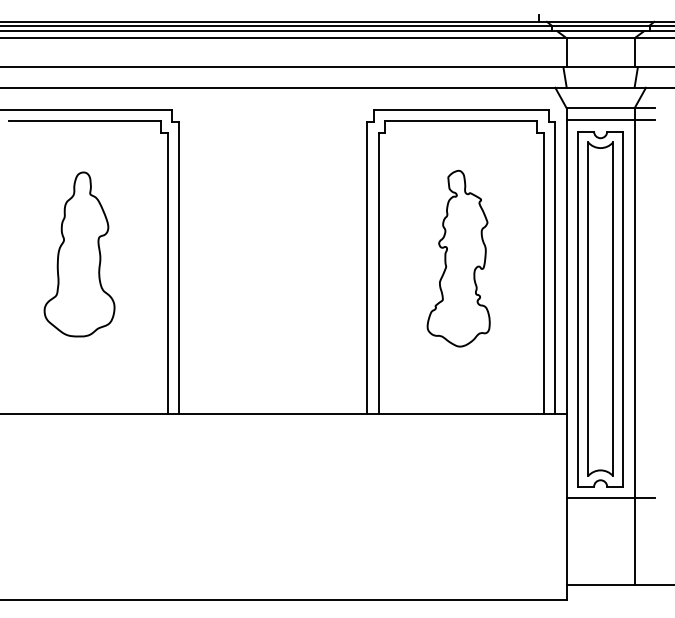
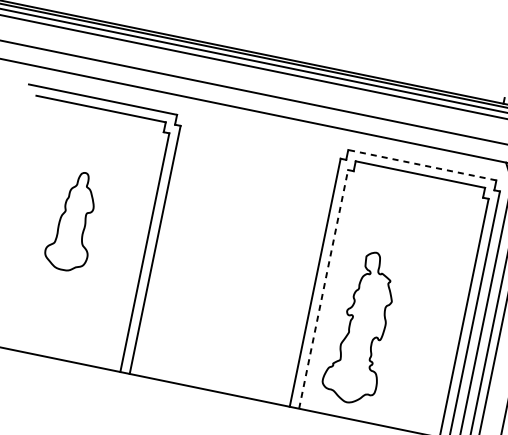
line: (460, 110) -> (421, 165), solid -> dashed
part: (79, 254) -> (73, 221), size x0.7
part: (458, 258) -> (360, 327), moved
line: (378, 273) -> (323, 289), solid -> dashed

